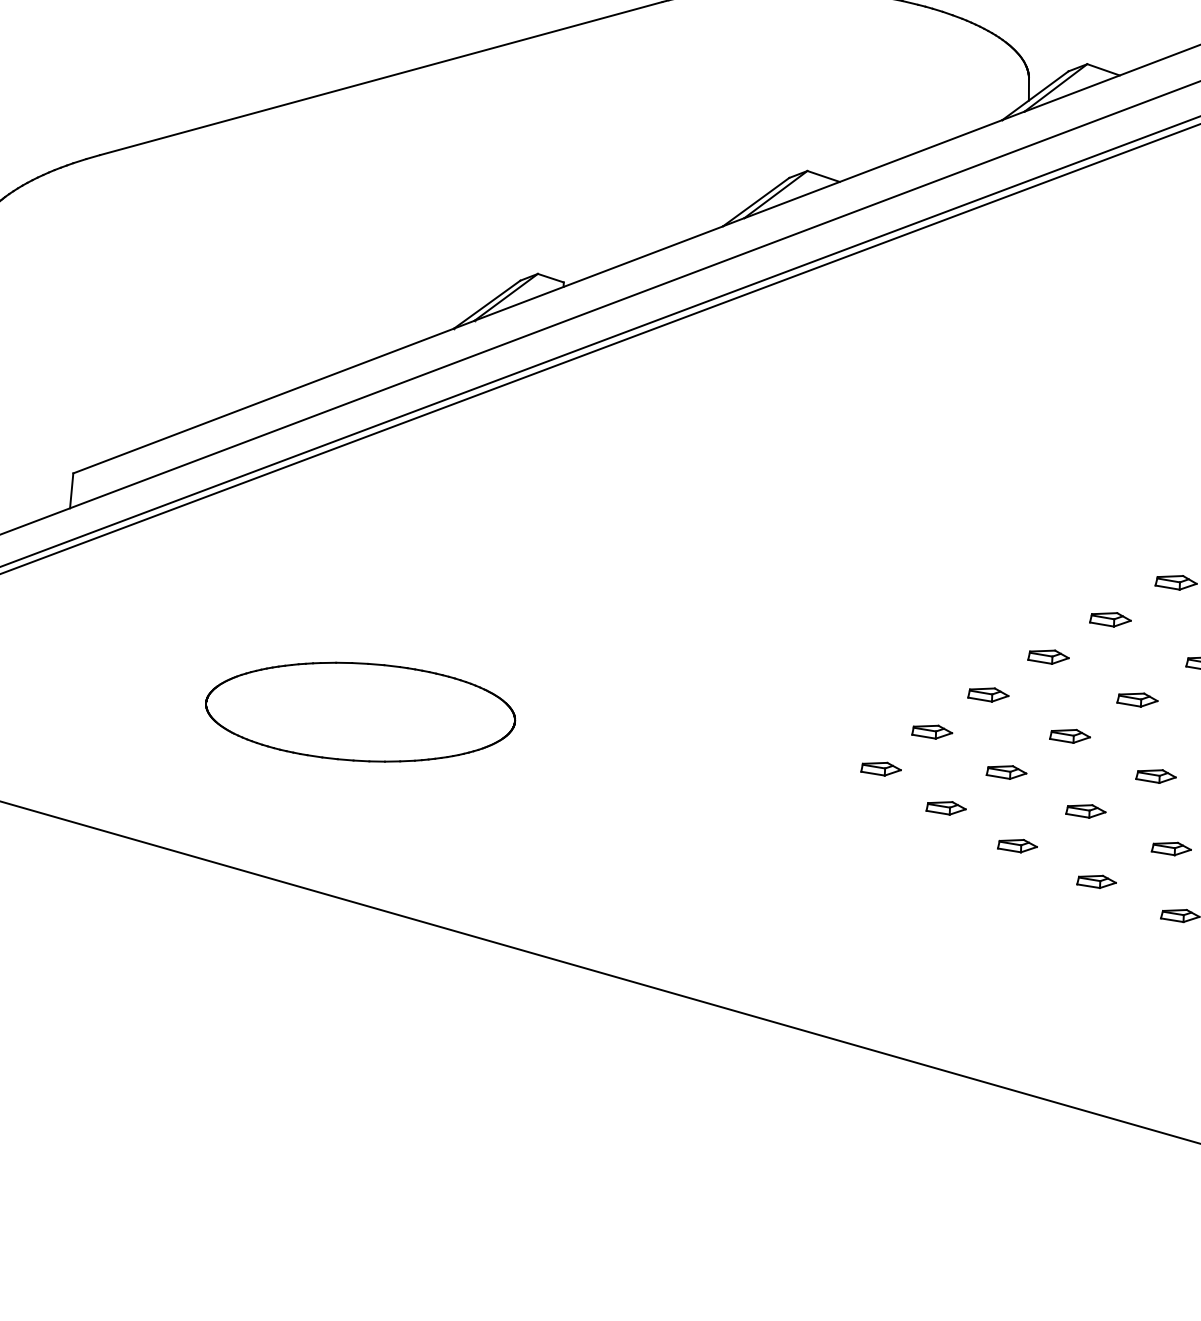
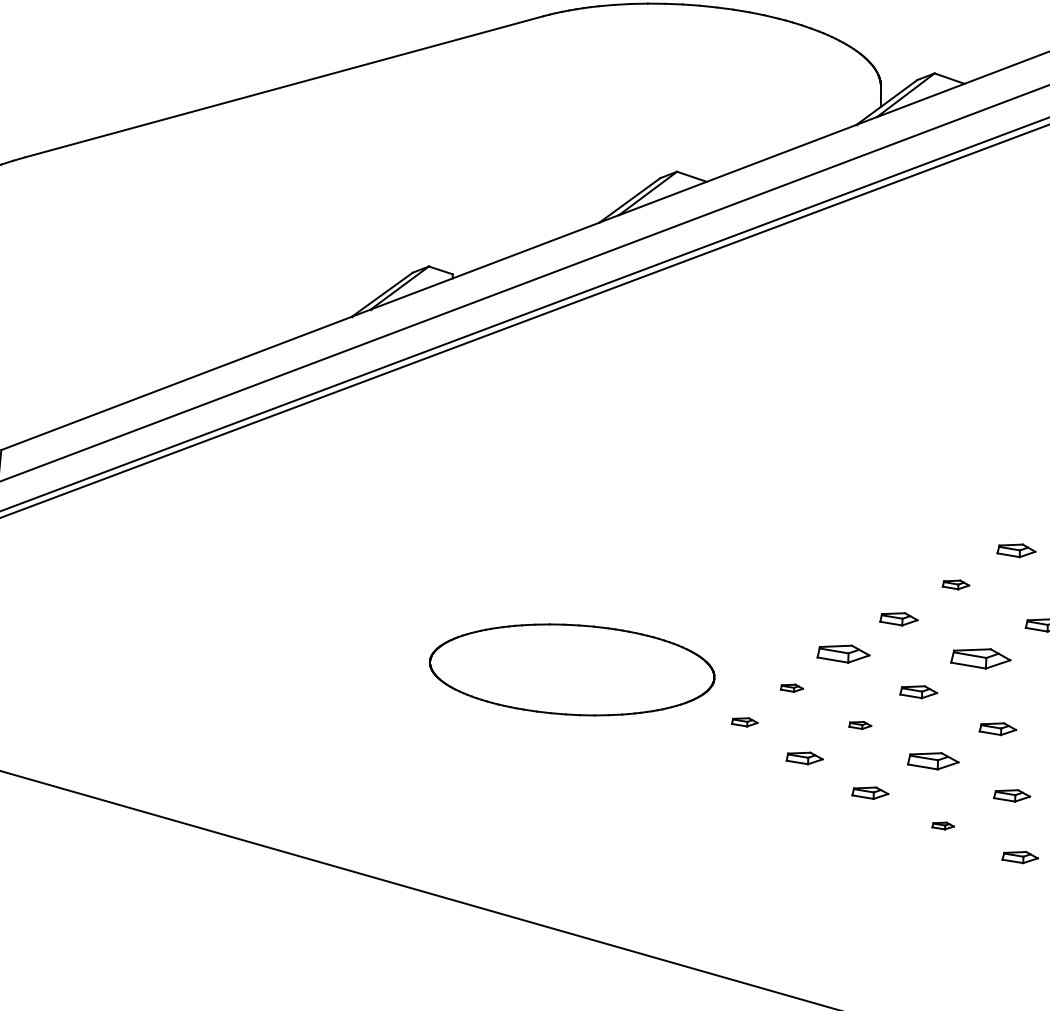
part: (1110, 619) -> (956, 584), size x0.7
part: (988, 694) -> (843, 653), size x1.4
part: (1137, 699) -> (980, 658), size x1.6
part: (360, 711) -> (572, 669), moved
part: (932, 731) -> (792, 687), size x0.6
part: (880, 768) -> (744, 721), size x0.7
part: (1006, 772) -> (860, 725), size x0.6
part: (1085, 811) -> (933, 761), size x1.4
part: (1096, 881) -> (943, 825), size x0.6

